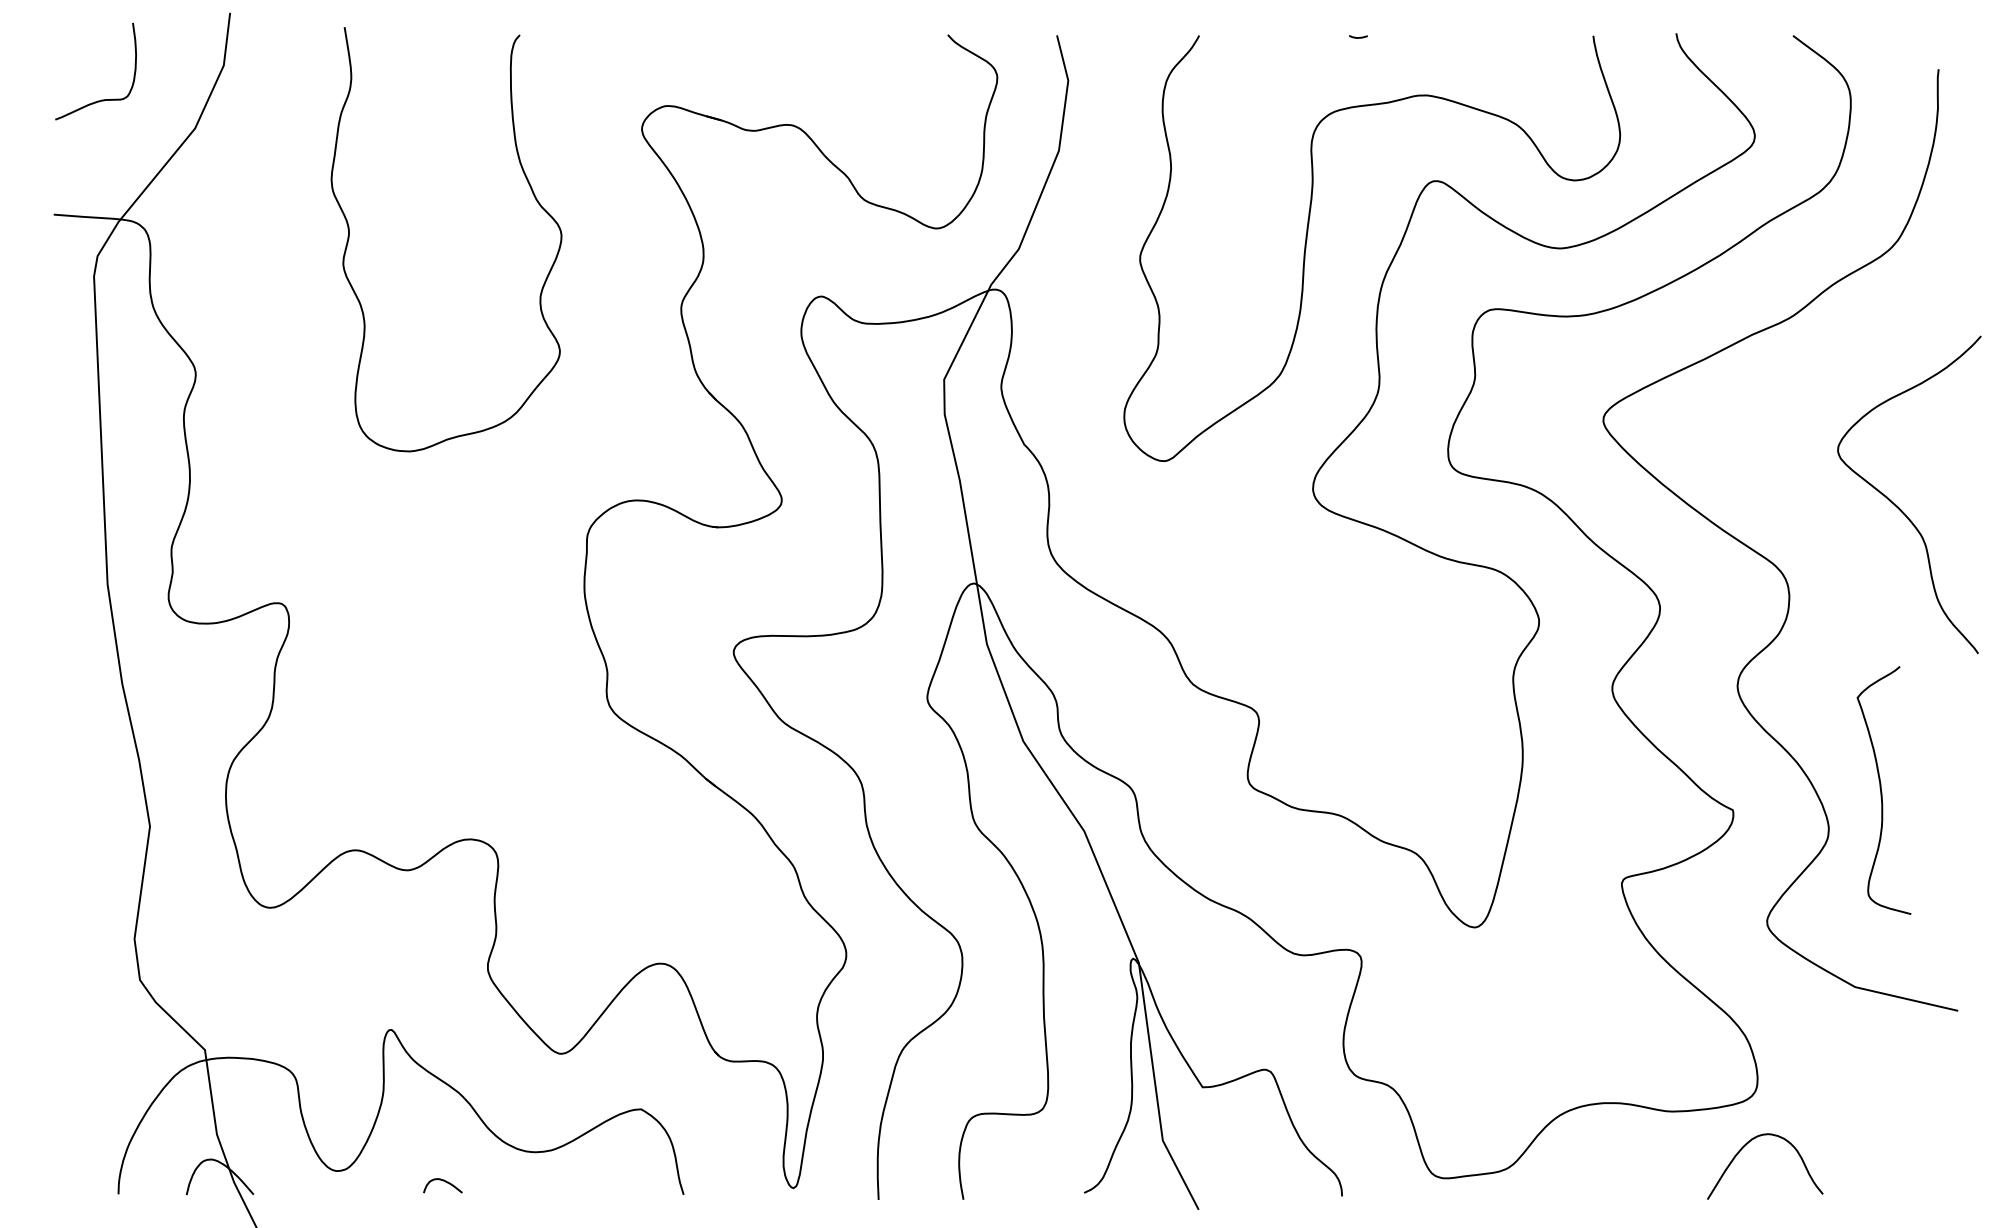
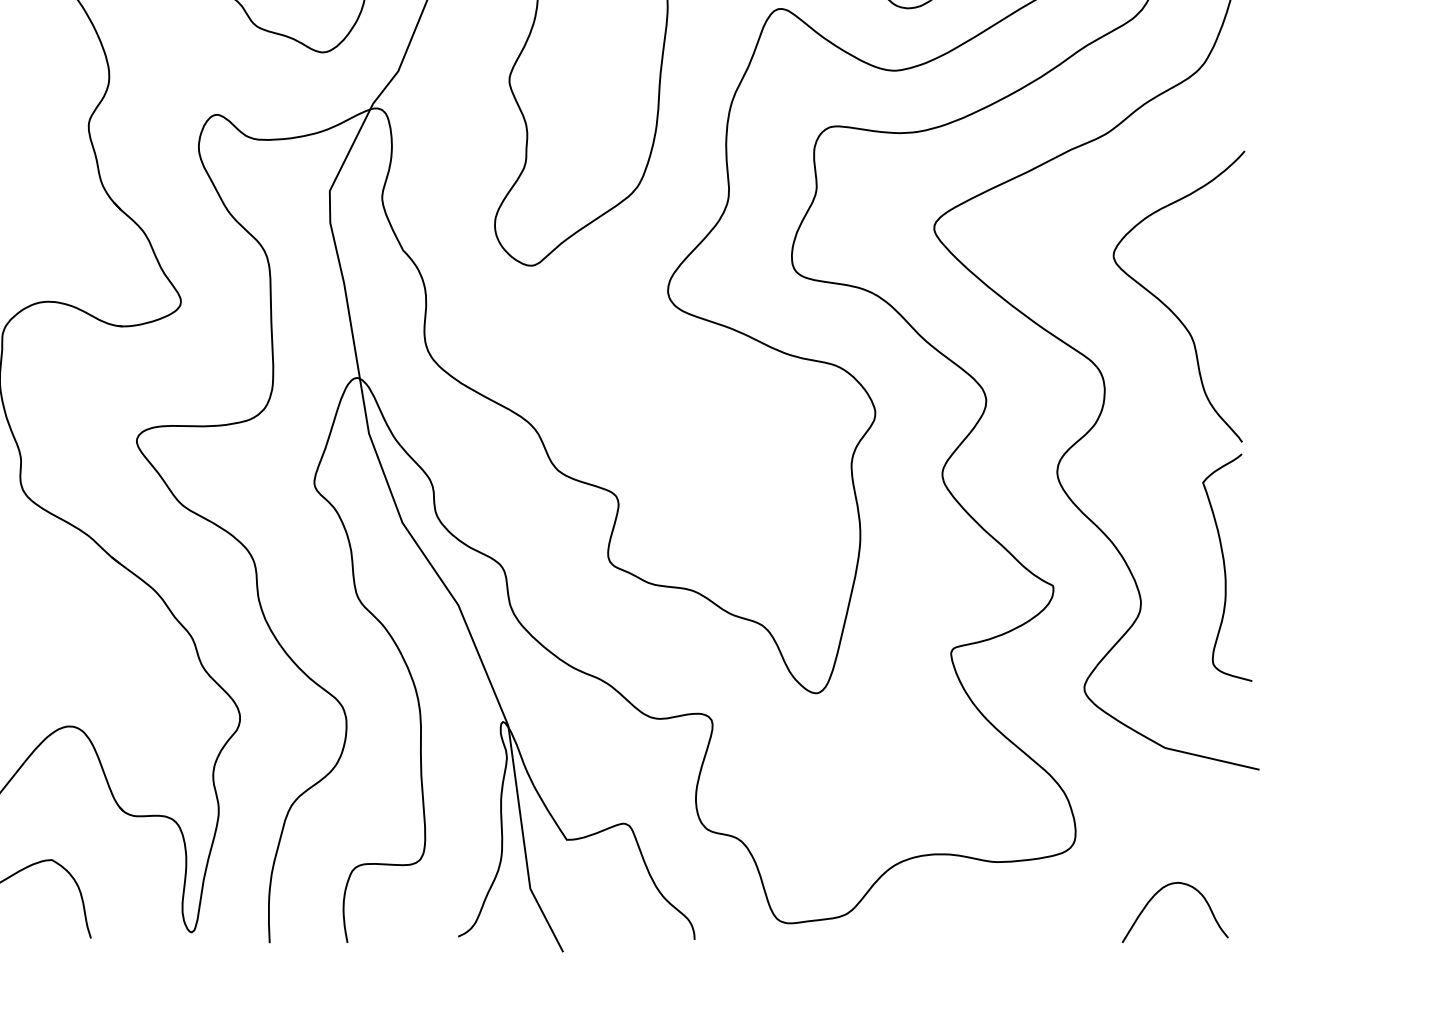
curve: (1897, 505) -> (1168, 306), moved
curve: (1882, 791) -> (1225, 568), moved
curve: (1745, 1146) -> (1157, 894), moved

